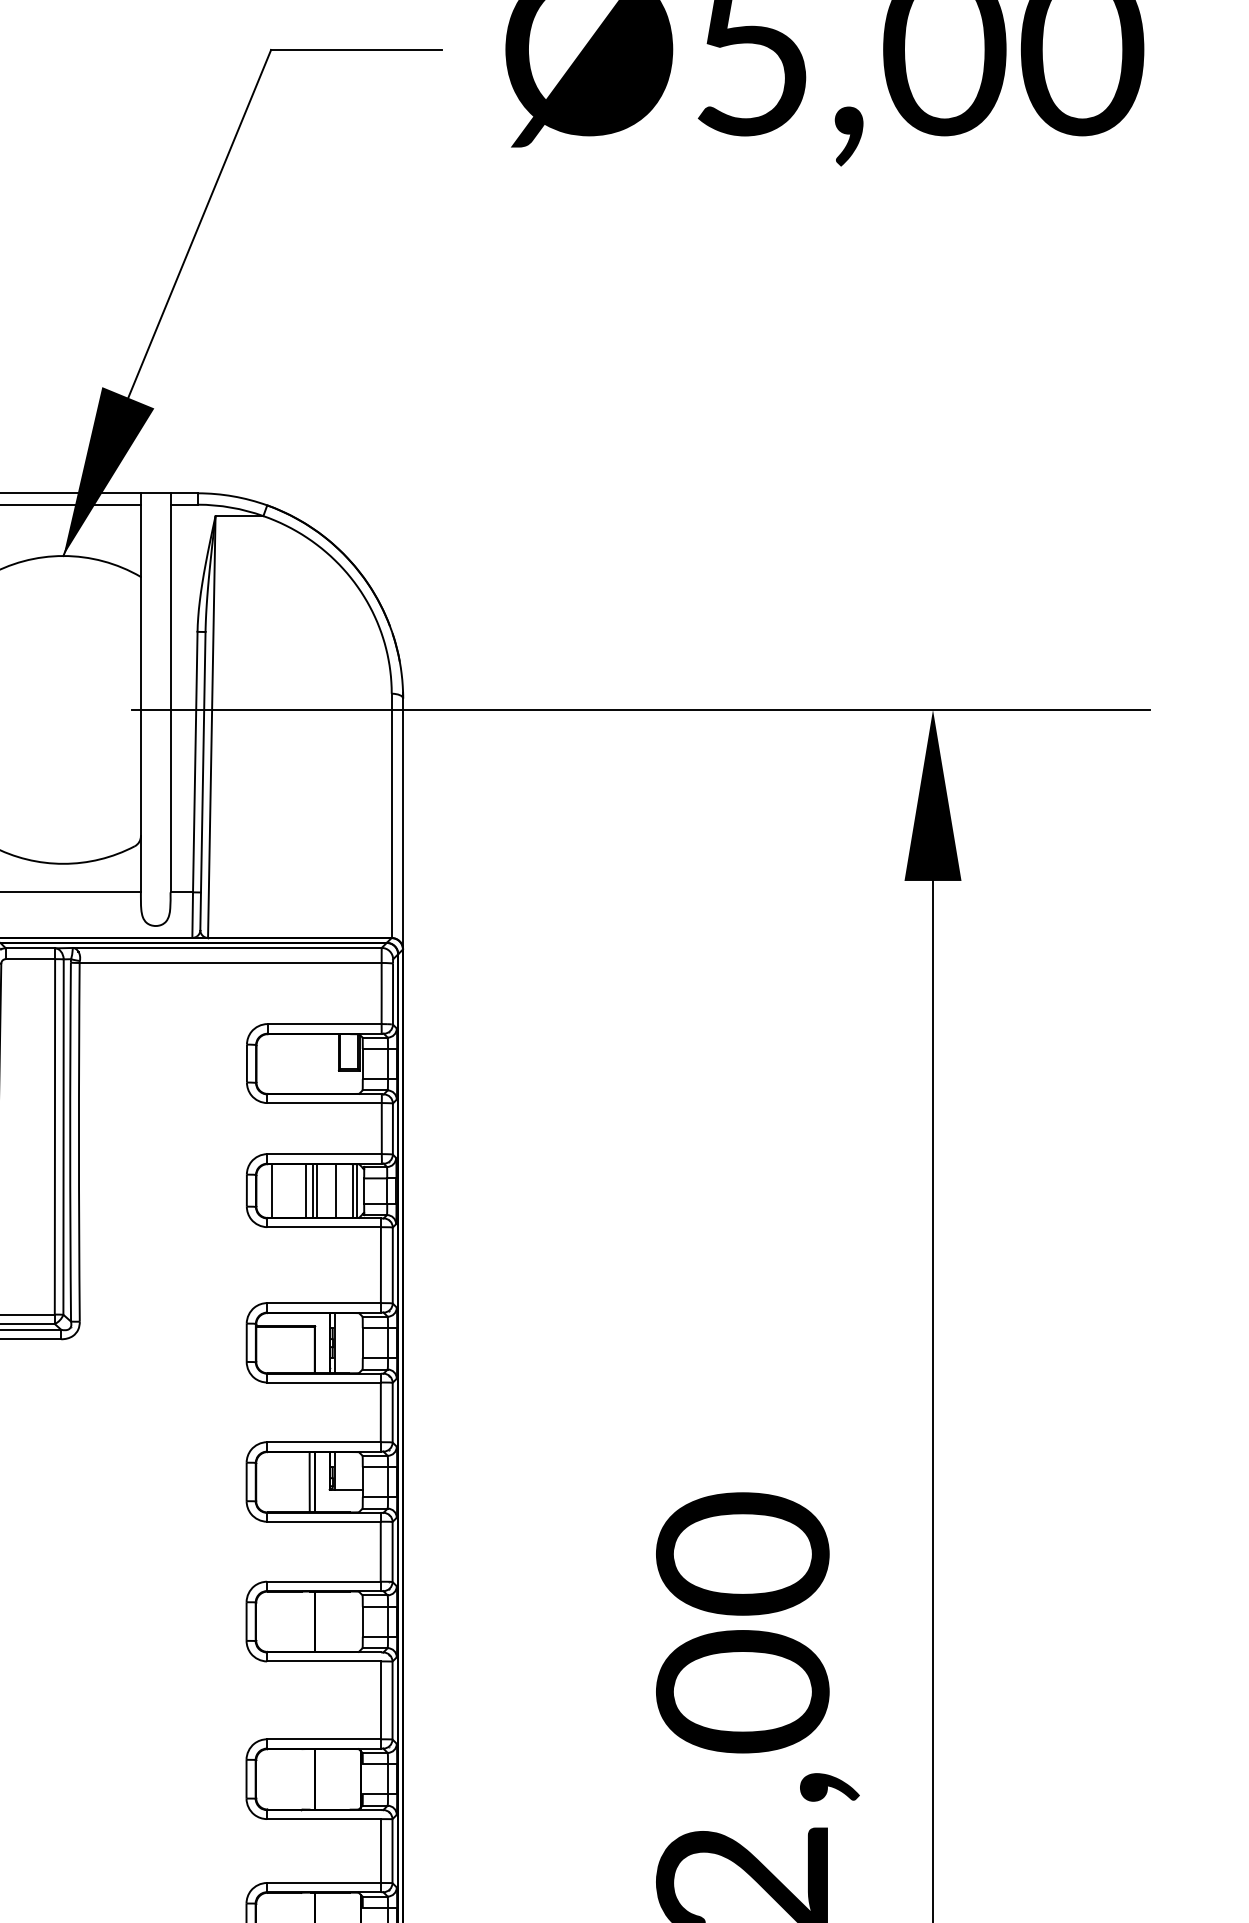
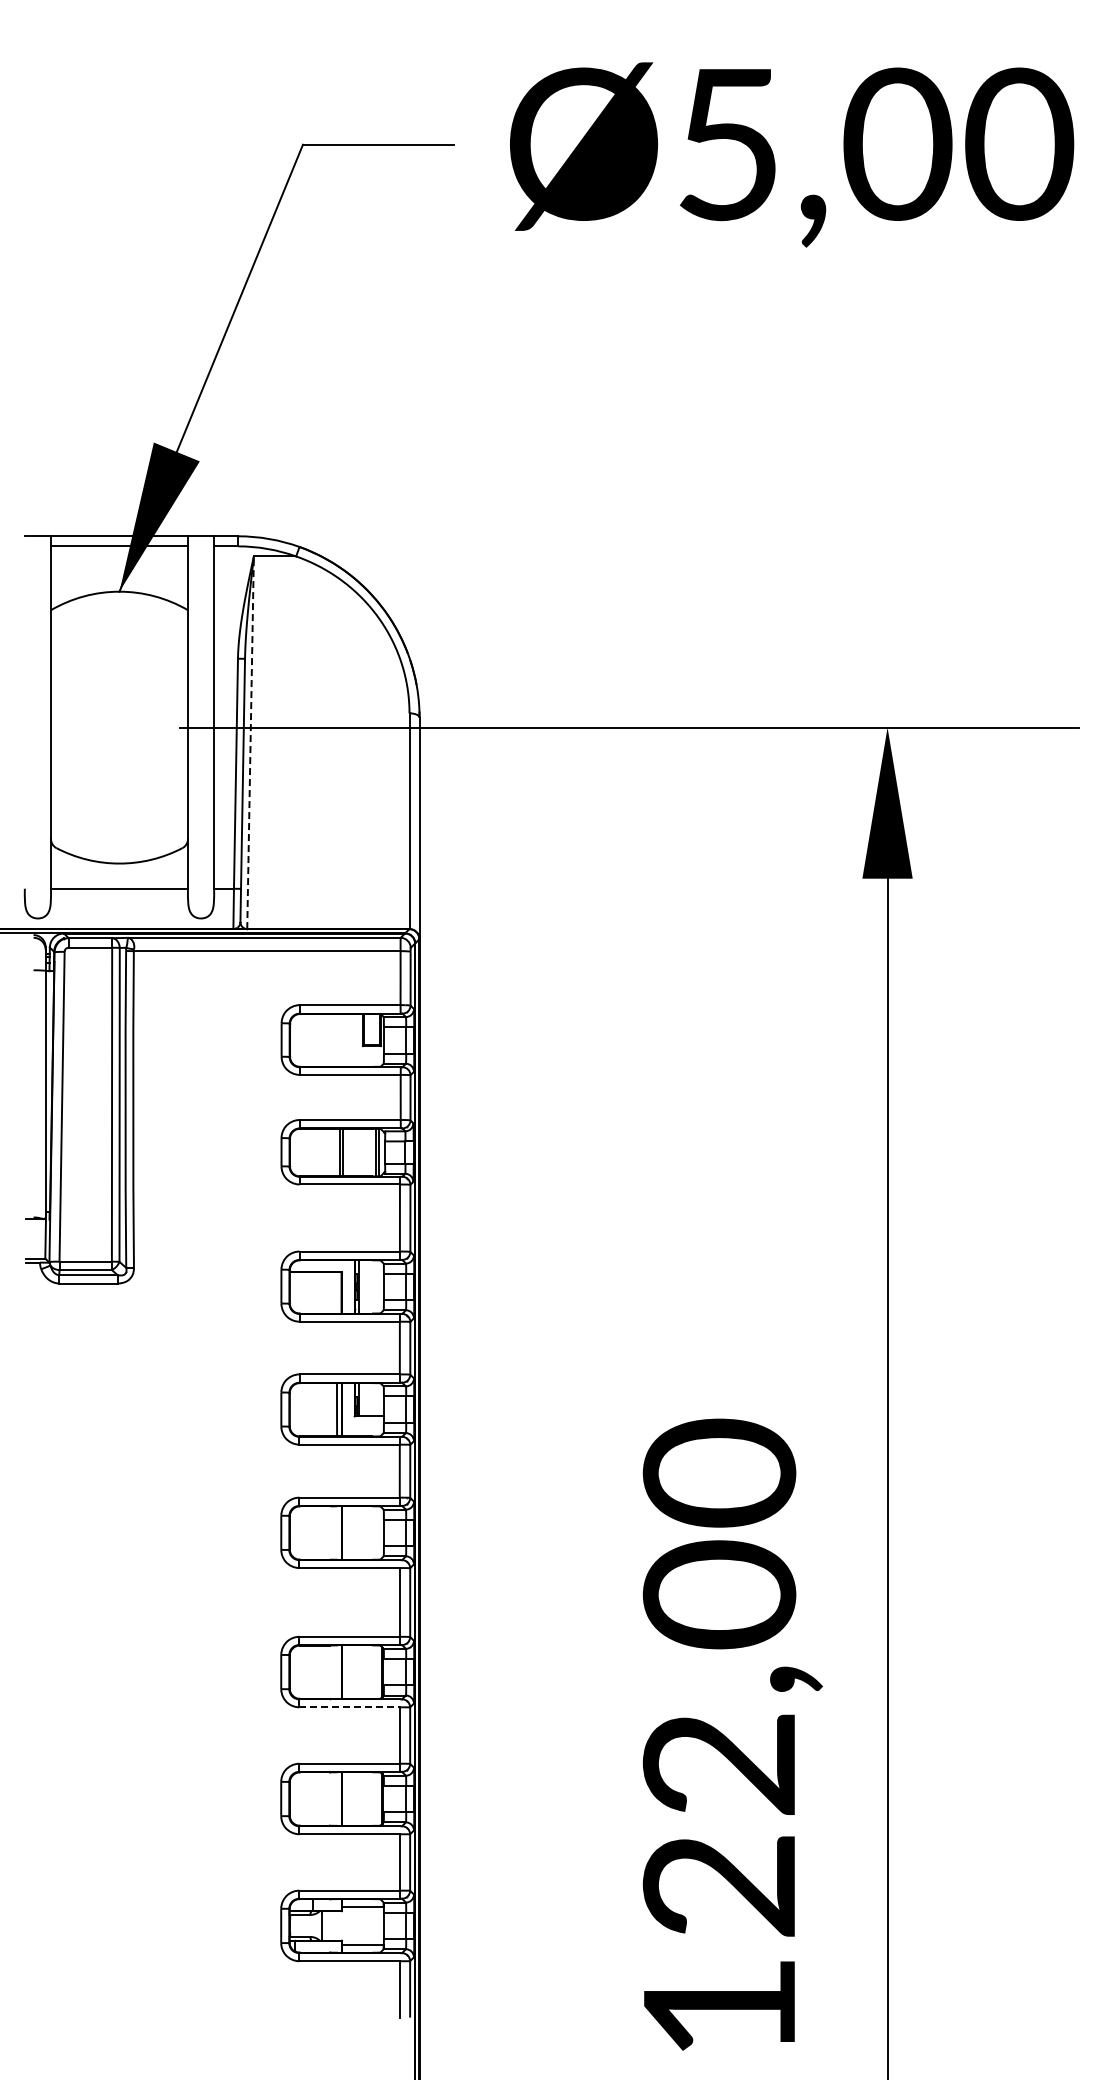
line: (211, 726) -> (250, 742), solid -> dashed
line: (271, 1190) -> (303, 1152), removed
line: (306, 1190) -> (334, 1152), removed
line: (336, 1190) -> (360, 1152), removed
line: (324, 1819) -> (350, 1707), solid -> dashed

